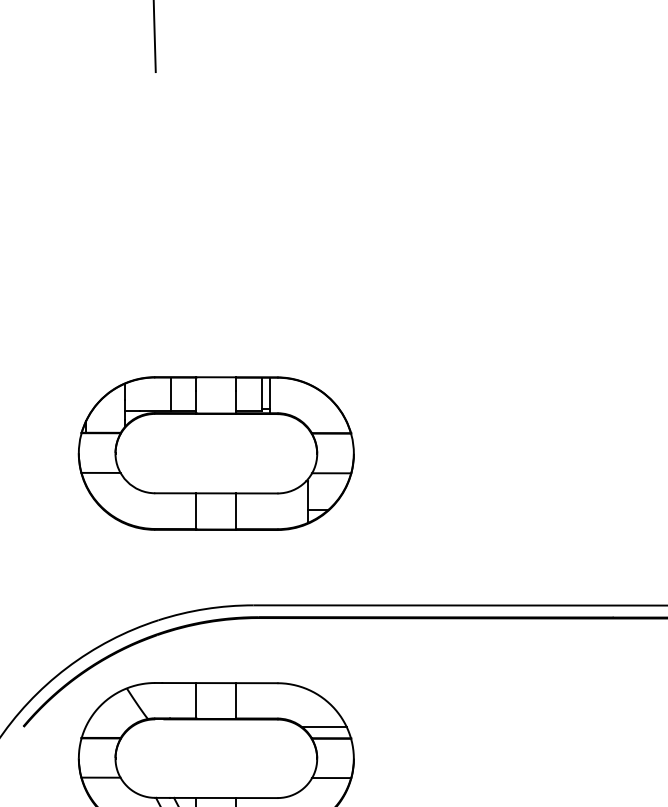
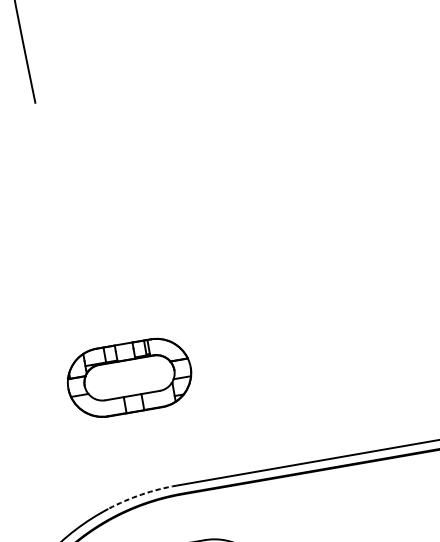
part: (215, 453) -> (129, 377), size x0.6
arc: (205, 609) -> (141, 494), solid -> dashed

